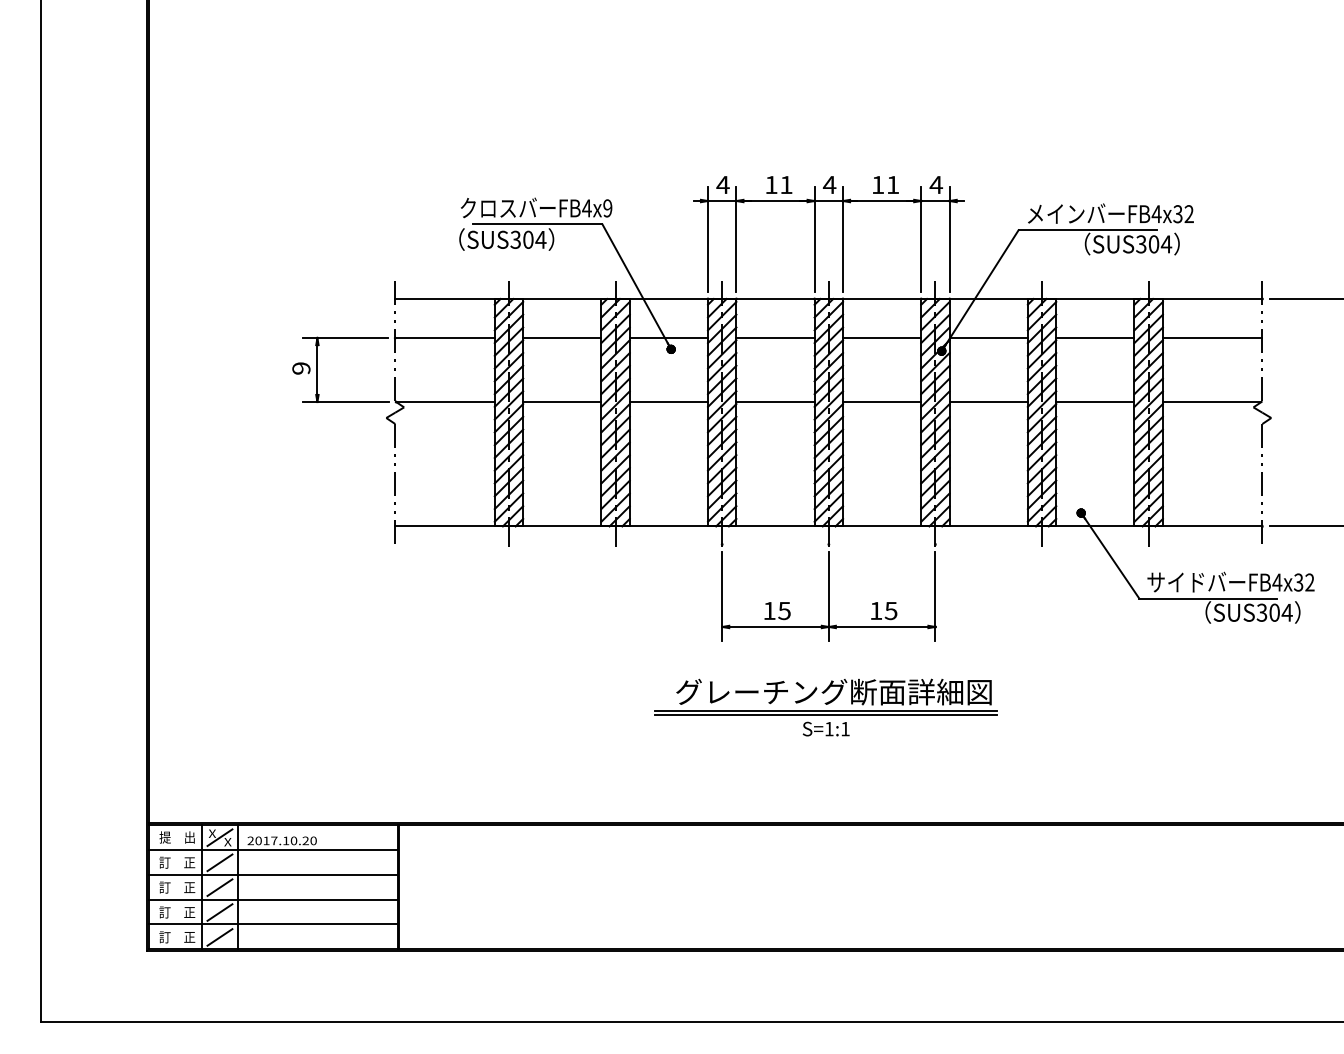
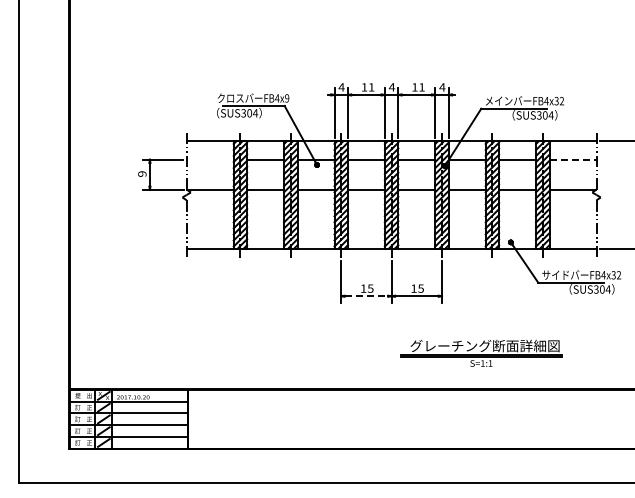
line: (443, 337) -> (209, 159), removed
line: (1213, 337) -> (573, 159), solid -> dashed
line: (775, 627) -> (366, 296), solid -> dashed
part: (826, 705) -> (481, 352), moved

